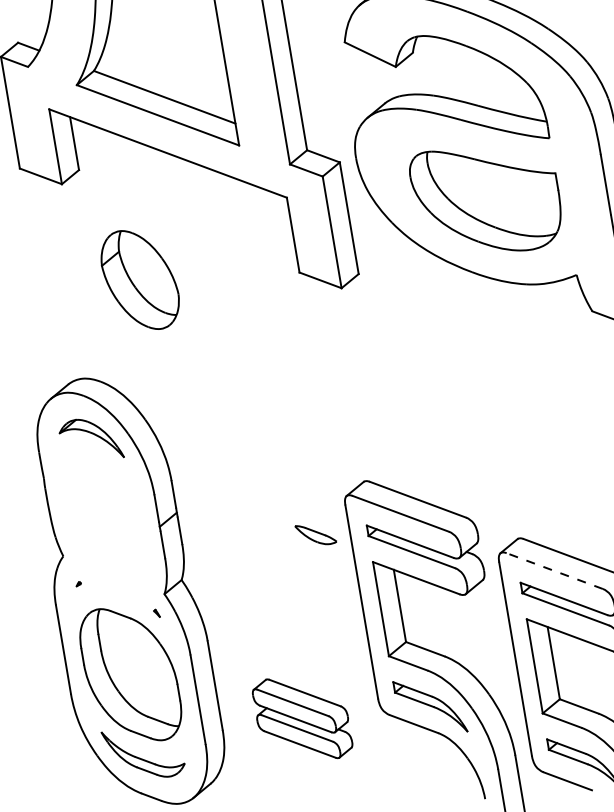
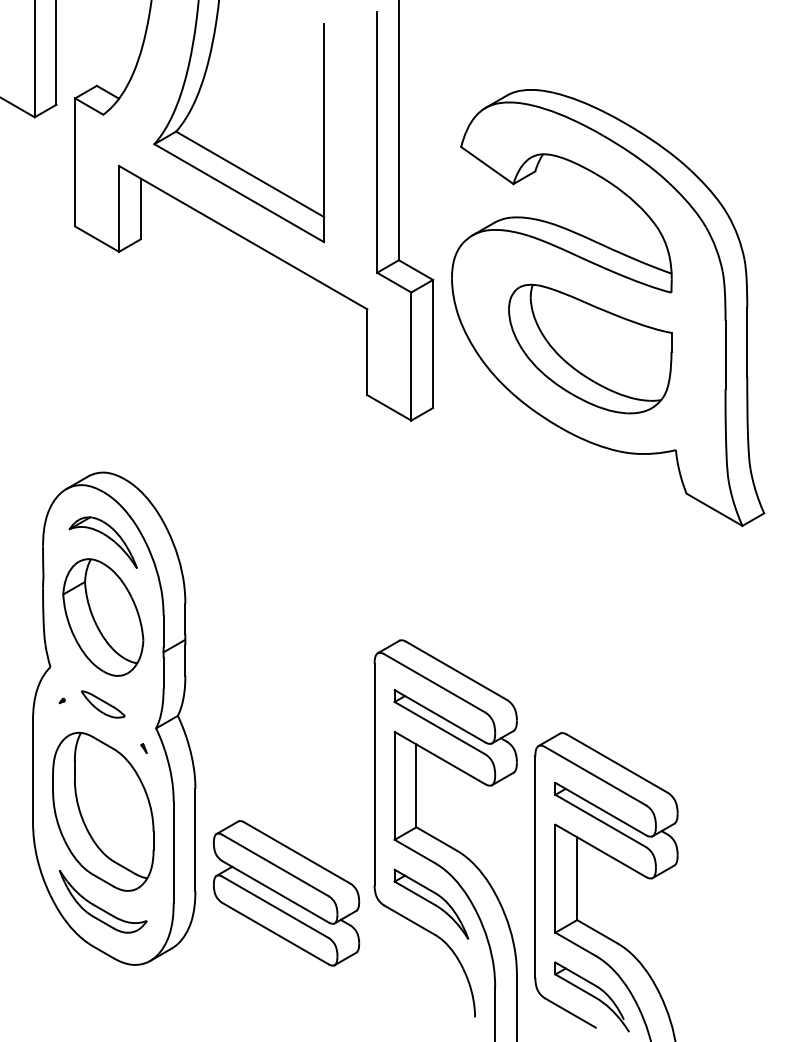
part: (140, 280) -> (103, 617), moved
part: (315, 534) -> (102, 704), moved
line: (554, 570) -> (595, 775), dashed -> solid
part: (302, 718) -> (286, 893), size x1.43

